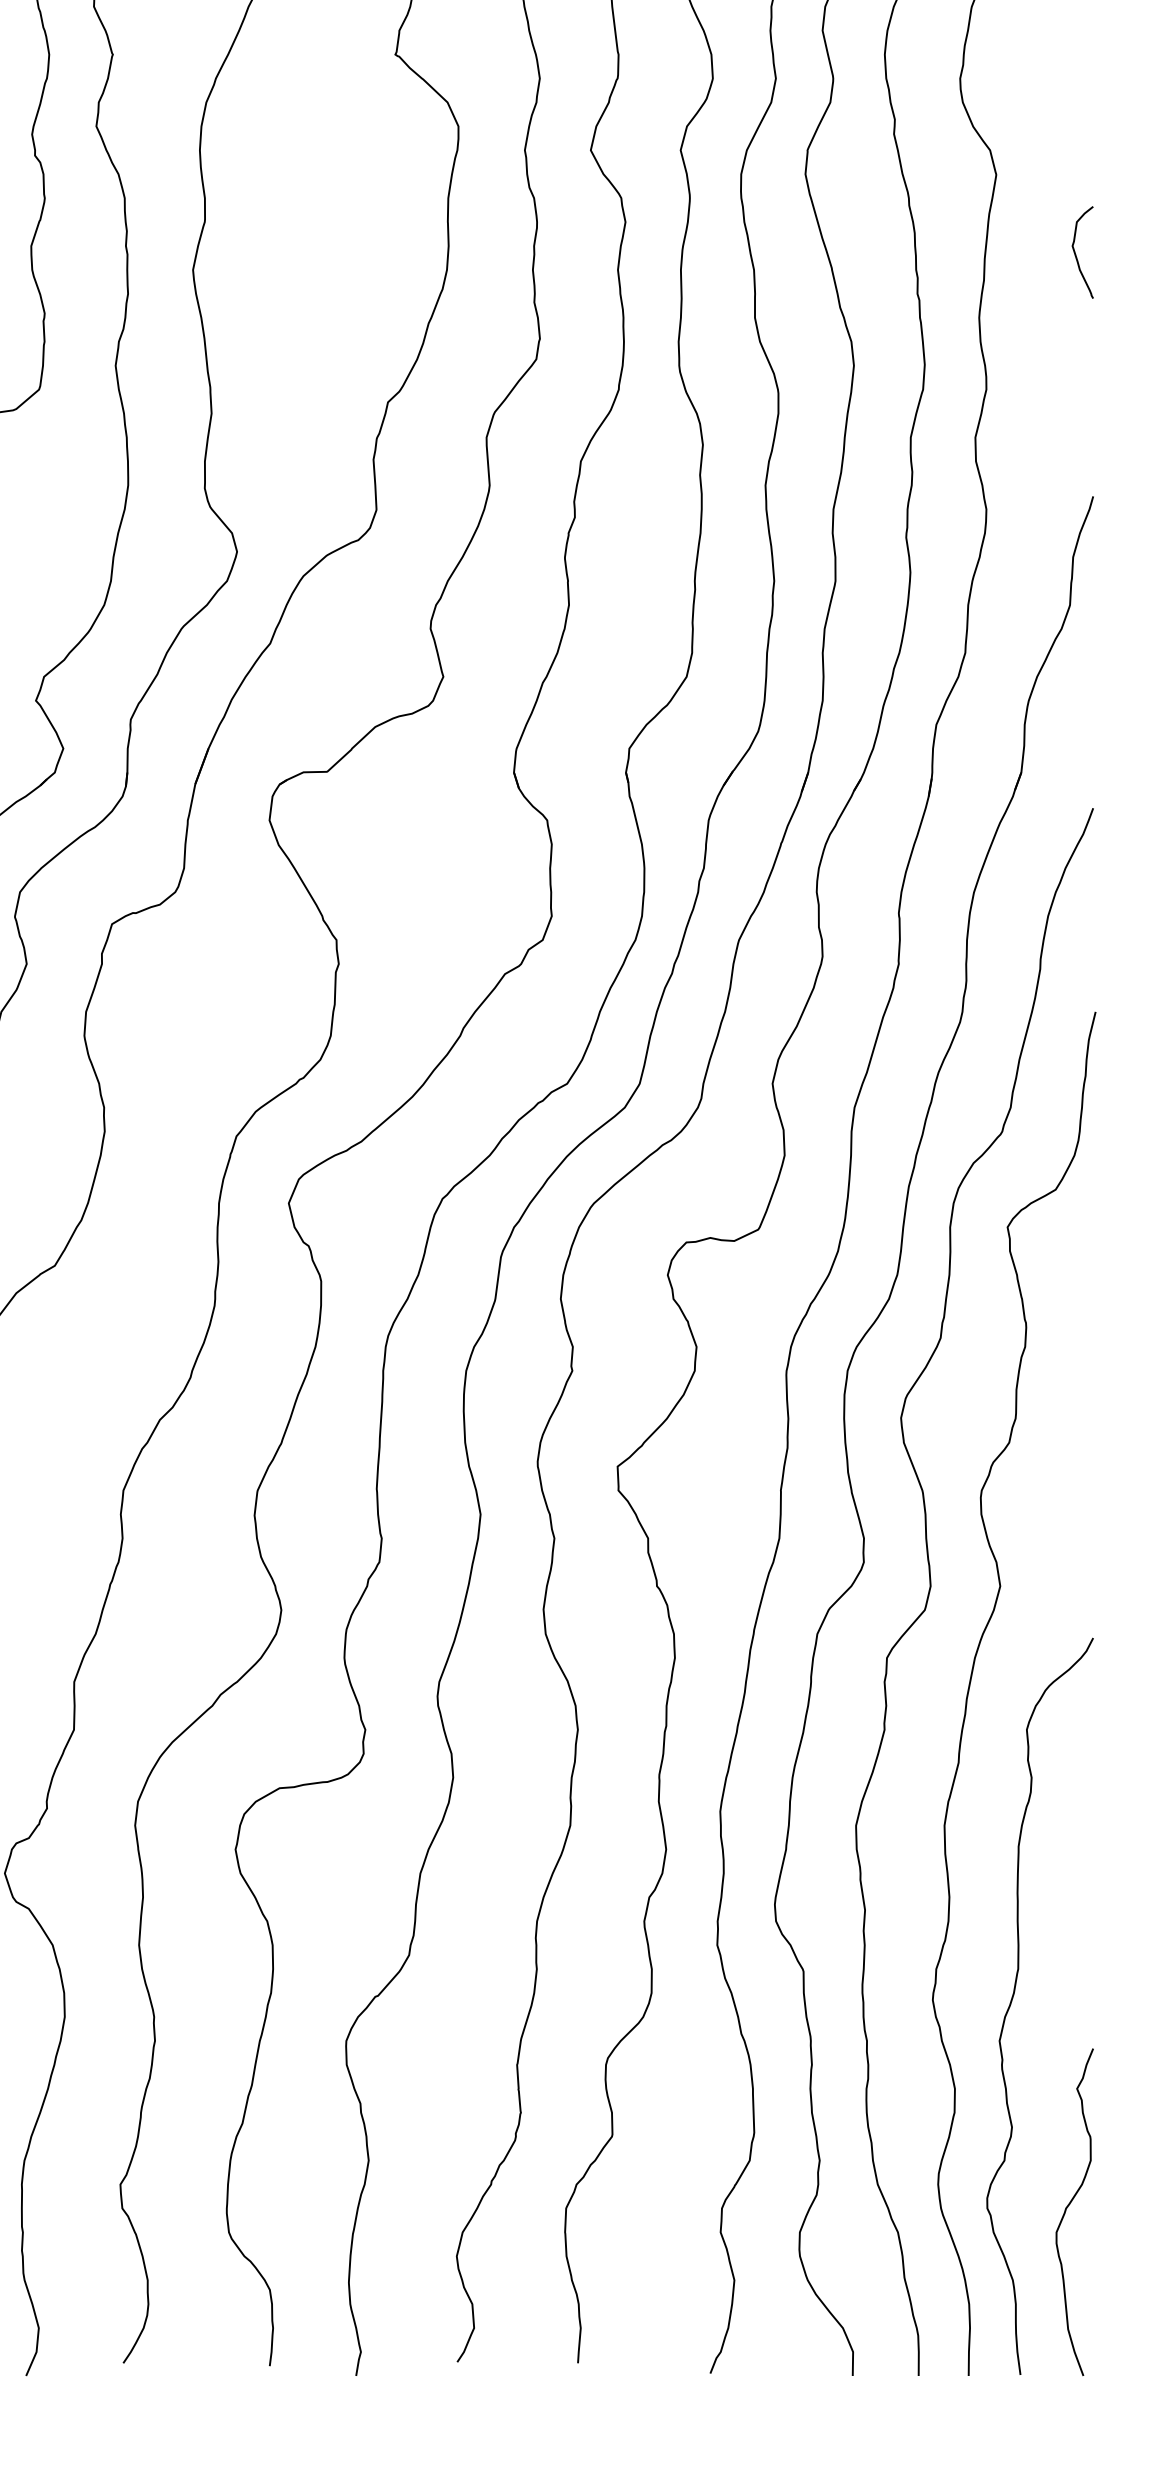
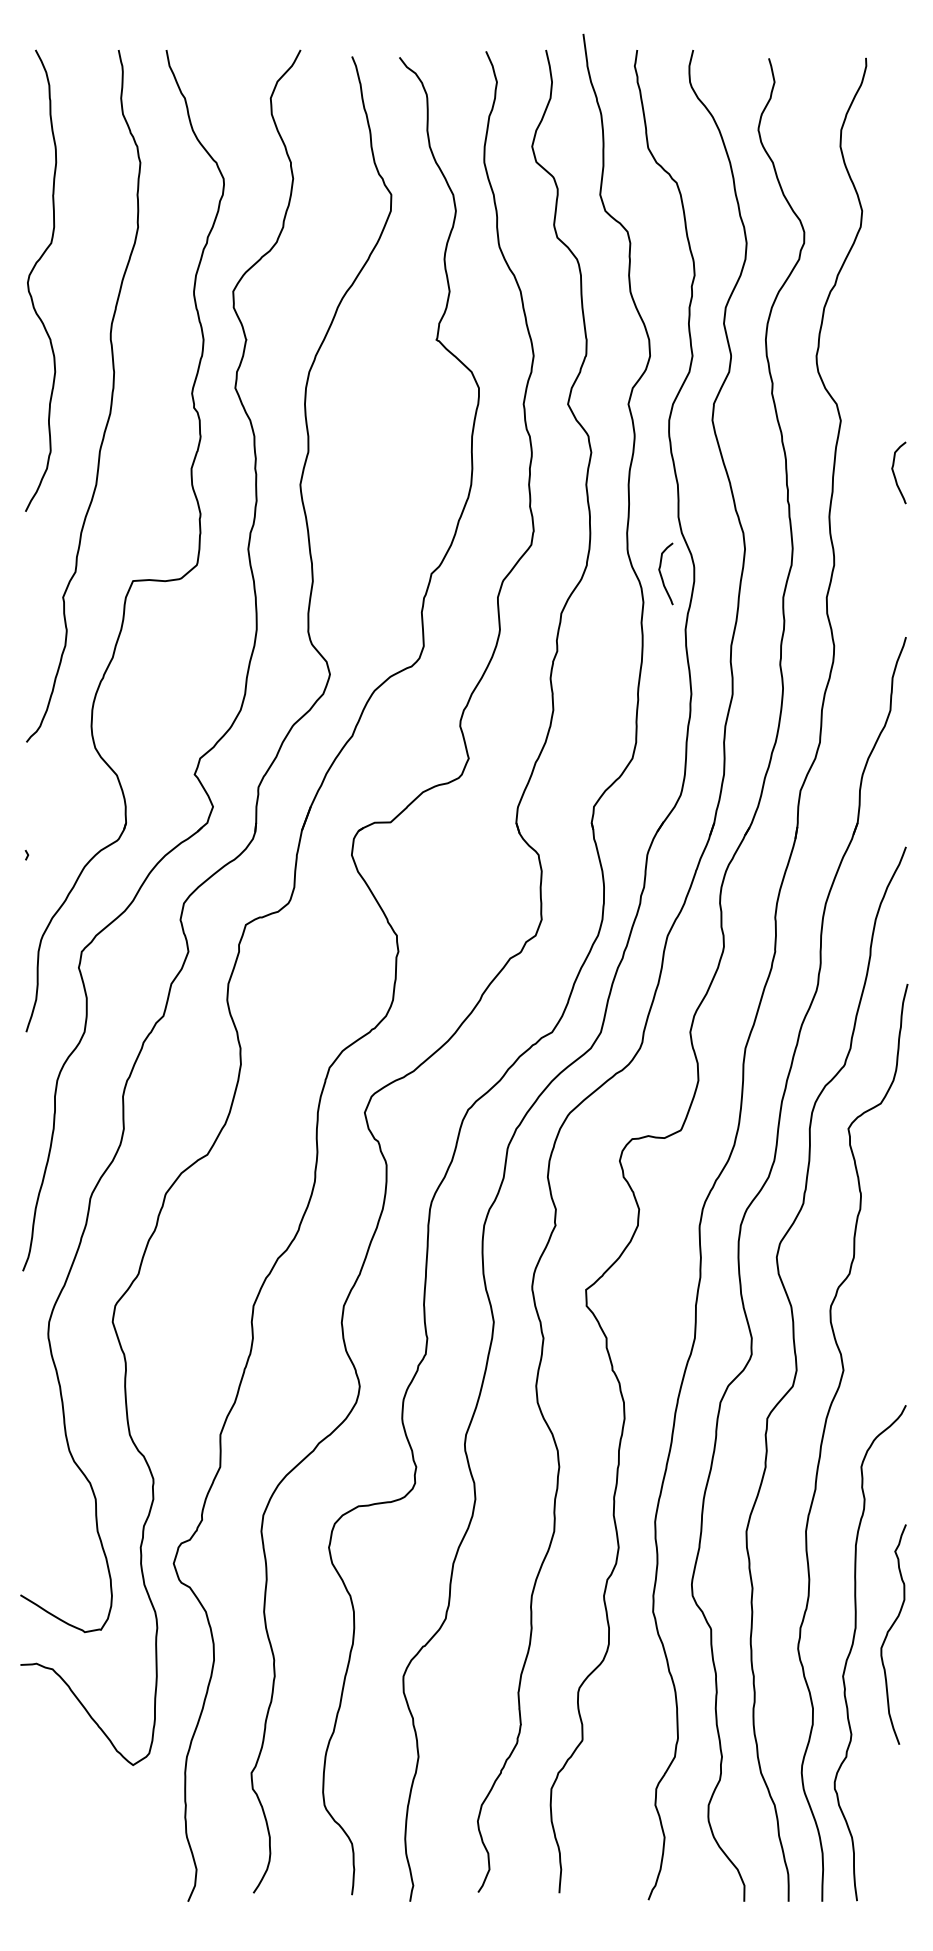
curve: (729, 401) -> (661, 573), added
curve: (1070, 2206) -> (890, 1630), moved

